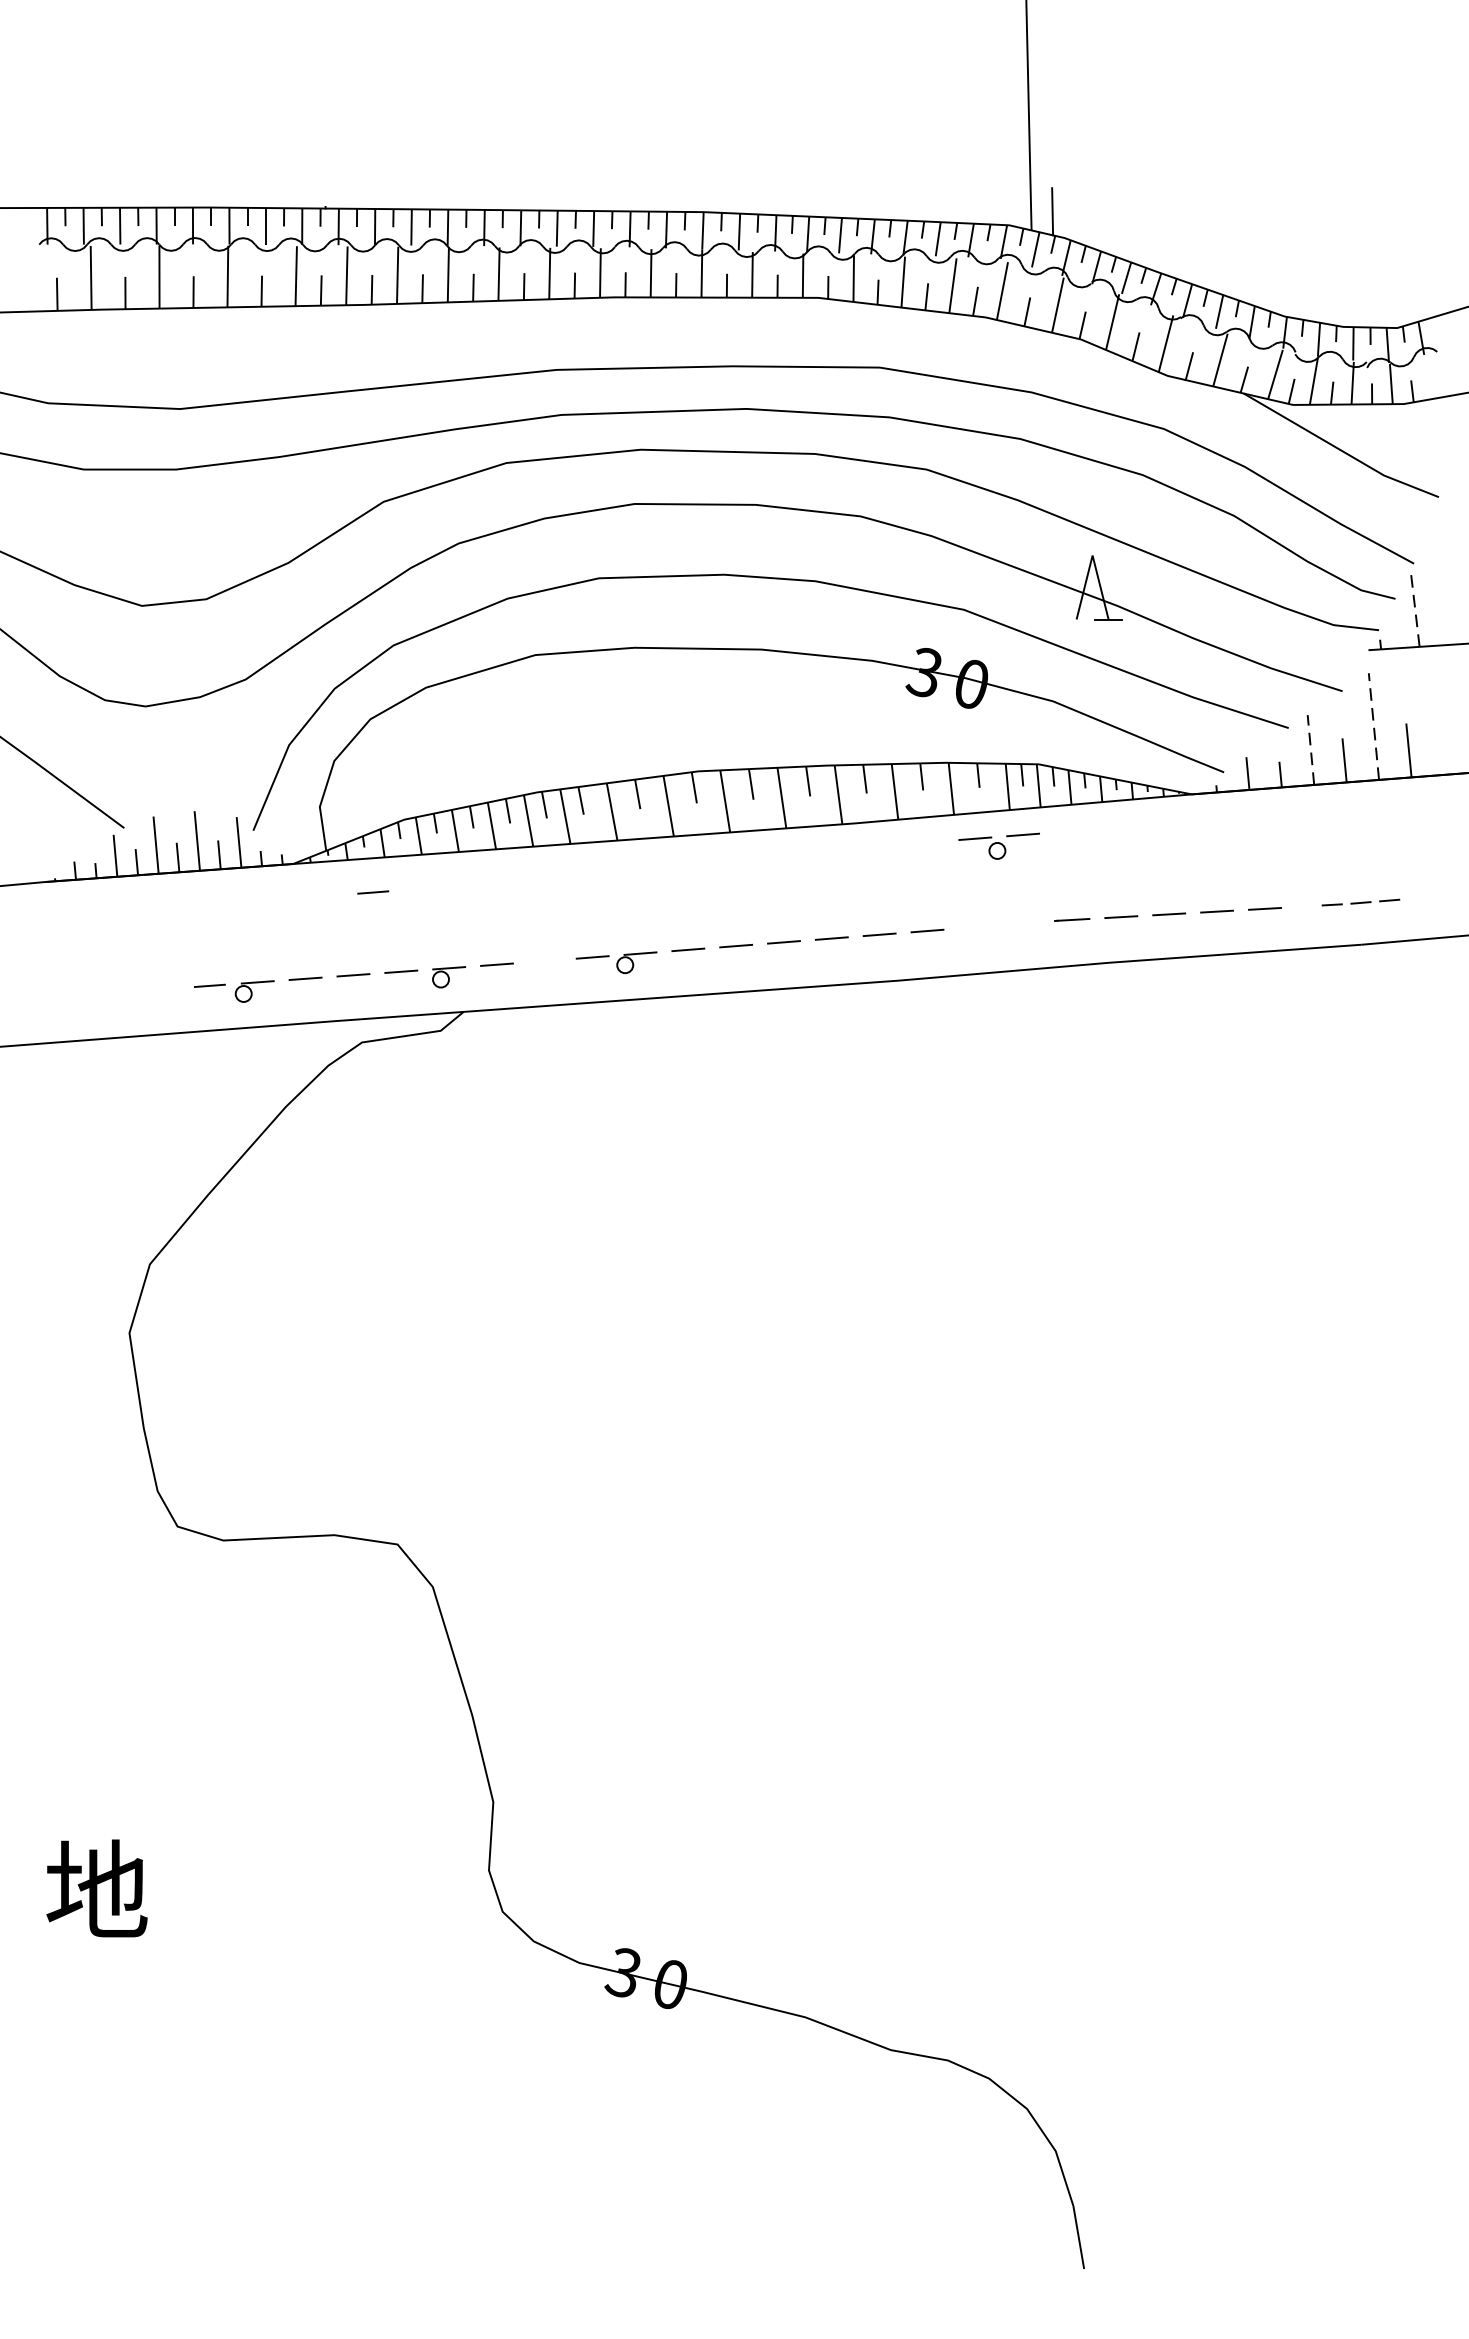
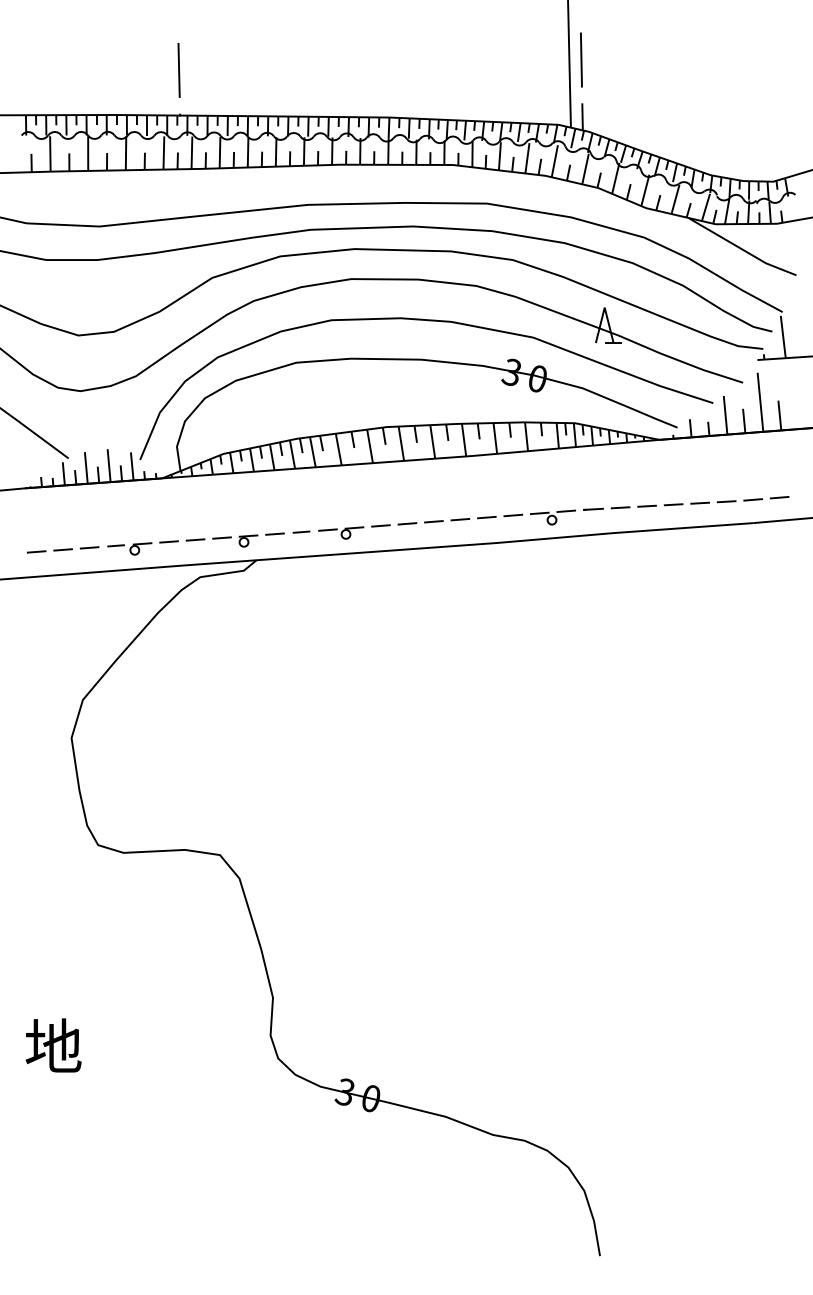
line: (1048, 107) -> (580, 59), added
line: (322, 125) -> (178, 69), added
line: (1415, 607) -> (783, 336), dashed -> solid
line: (1374, 726) -> (760, 402), dashed -> solid
line: (1310, 748) -> (725, 414), dashed -> solid
part: (998, 846) -> (552, 517), moved
line: (373, 891) -> (301, 531), moved
part: (1361, 902) -> (753, 499), size x1.67
line: (113, 992) -> (62, 549), added

